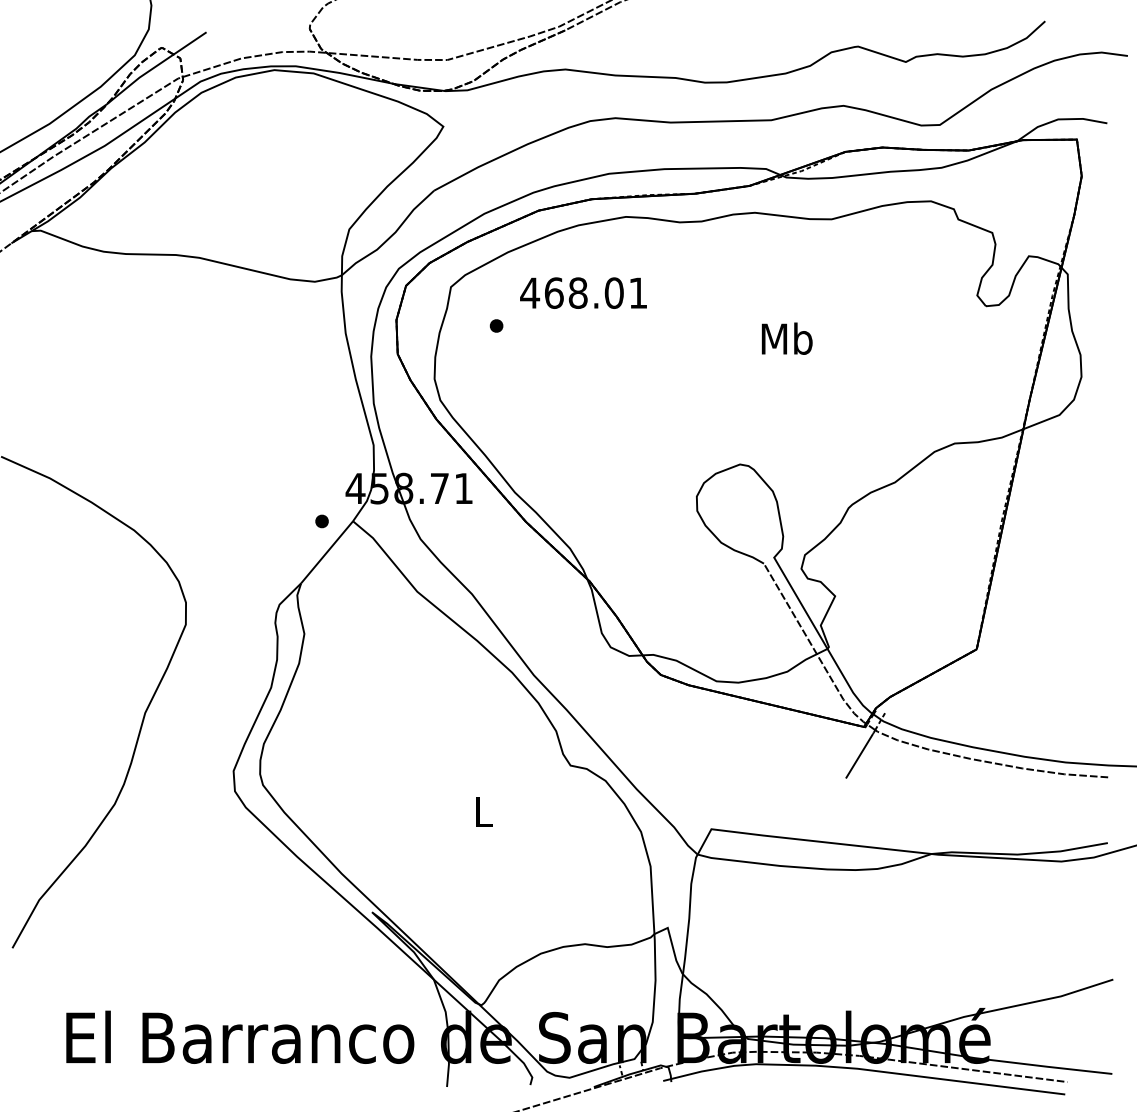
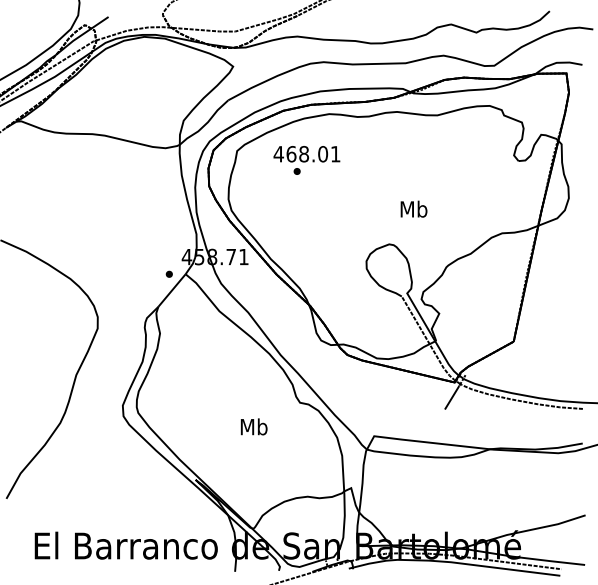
part: (495, 325) -> (296, 171), moved
text: (786, 337) -> (413, 208), moved
text: (482, 810) -> (253, 426), L -> Mb

